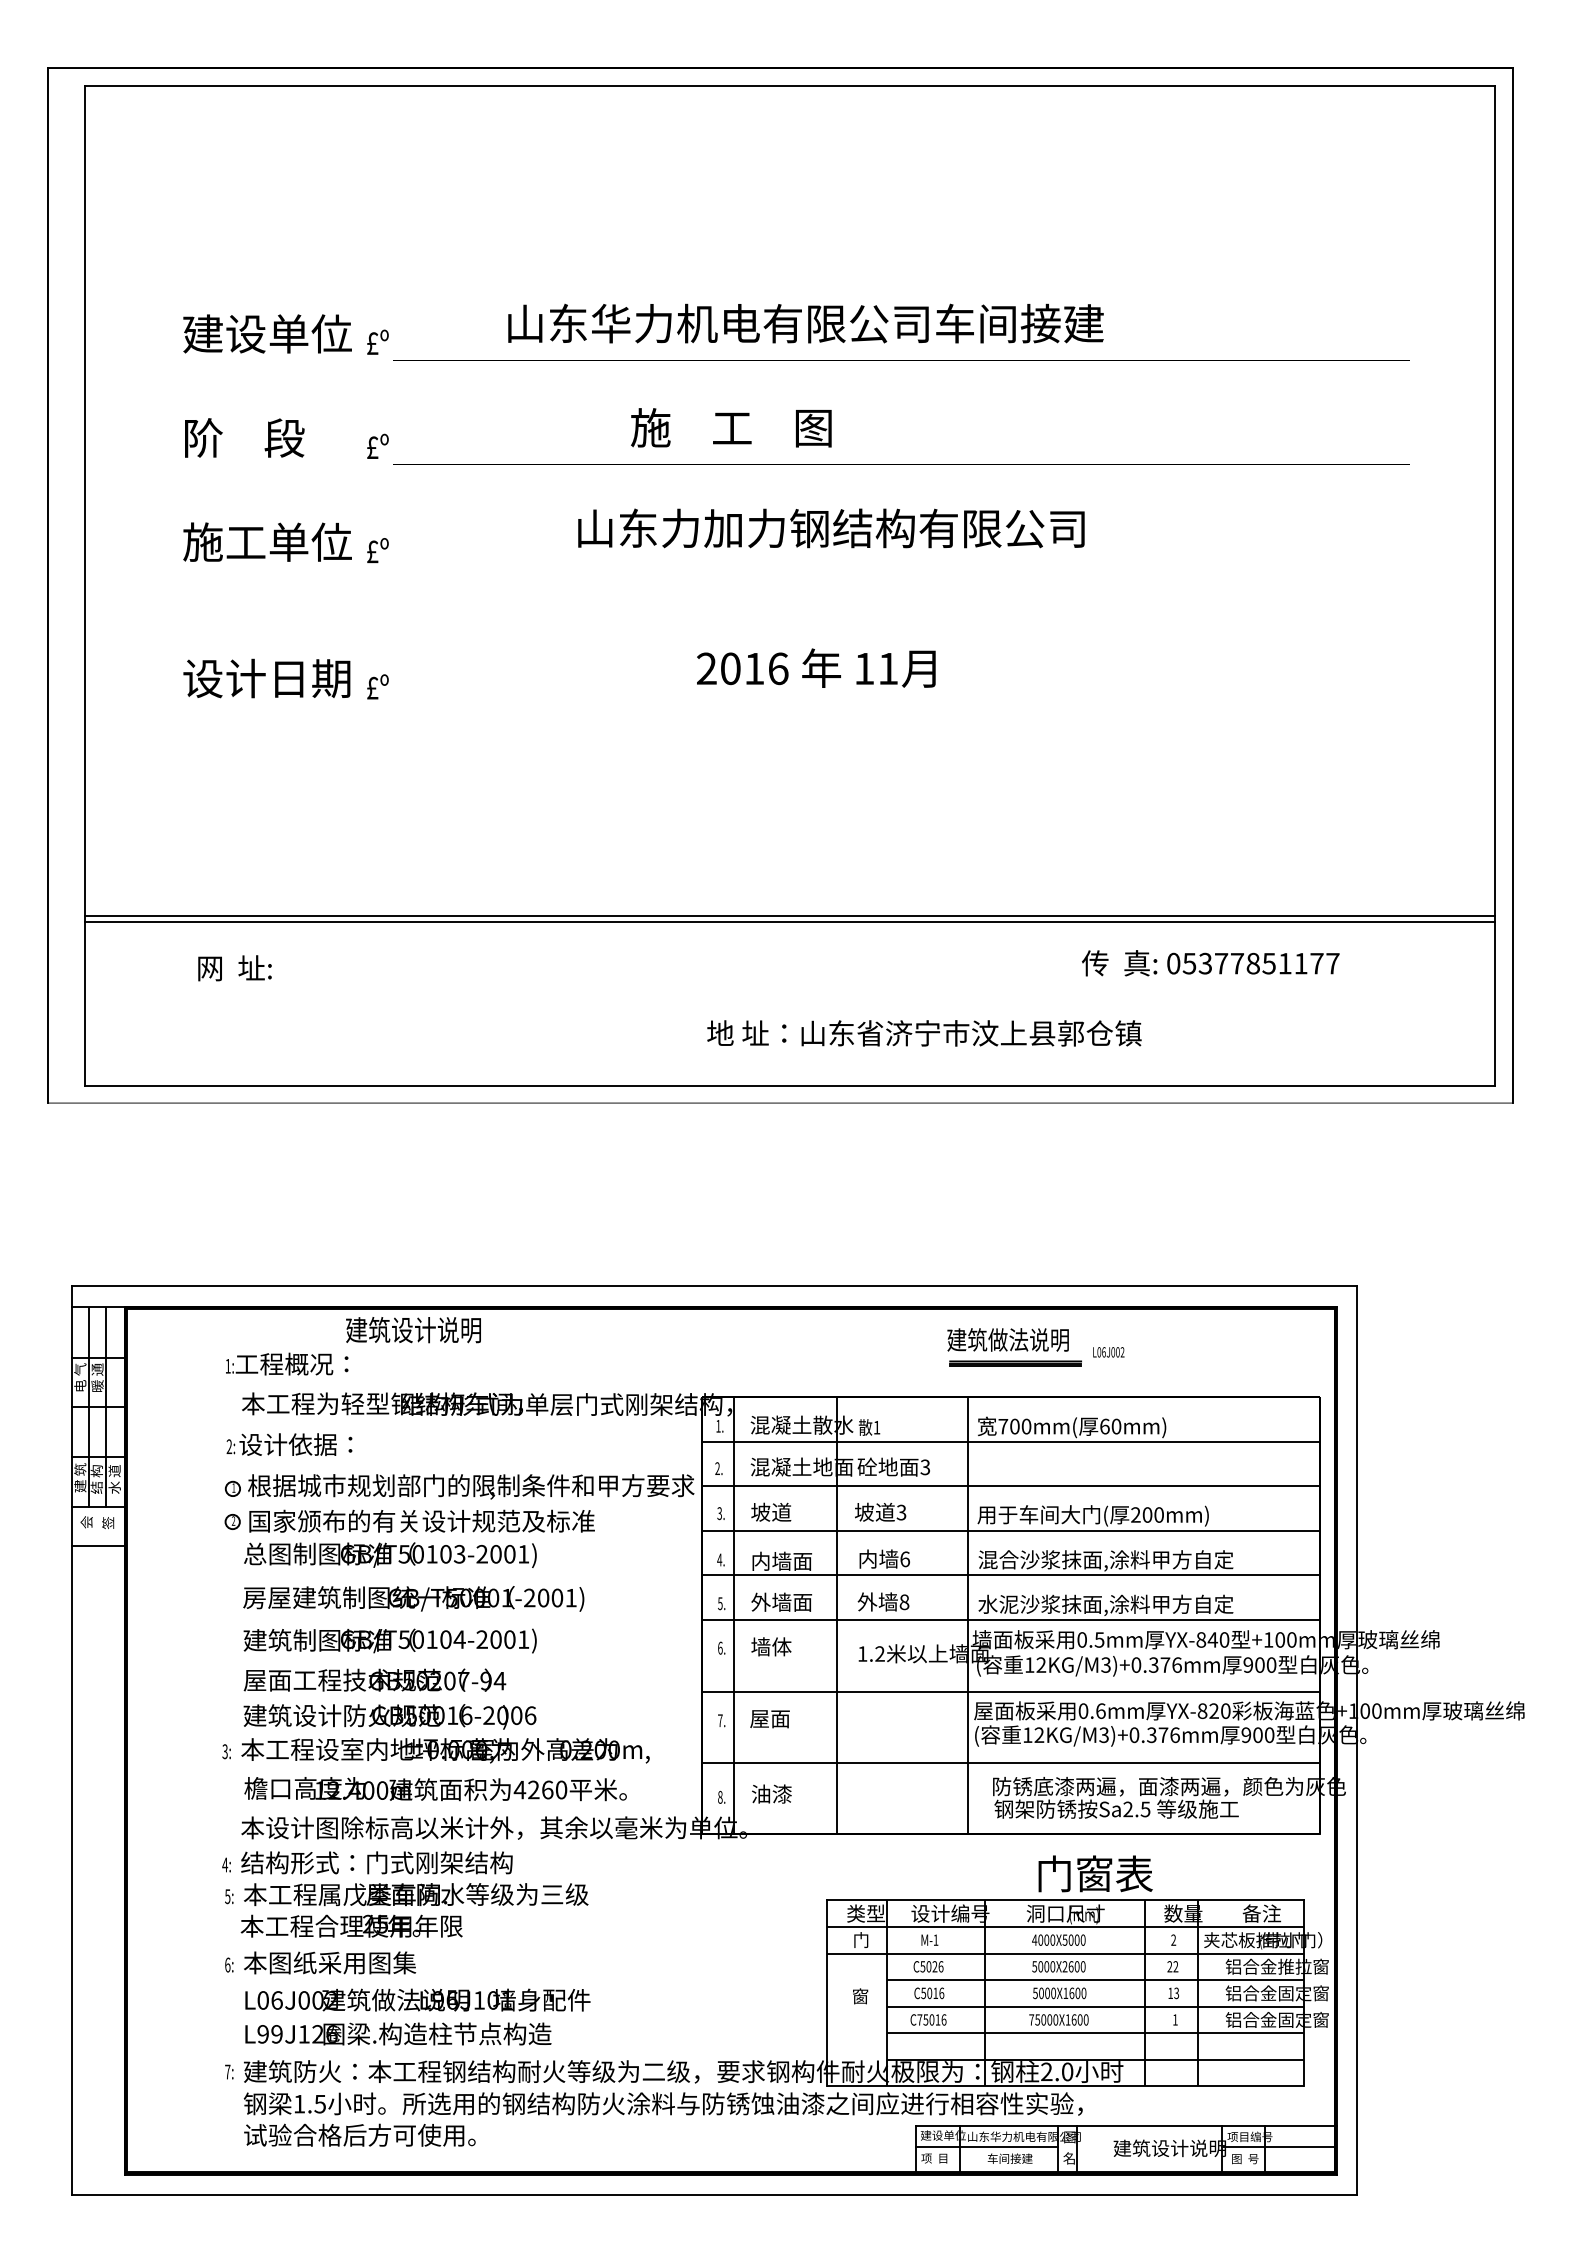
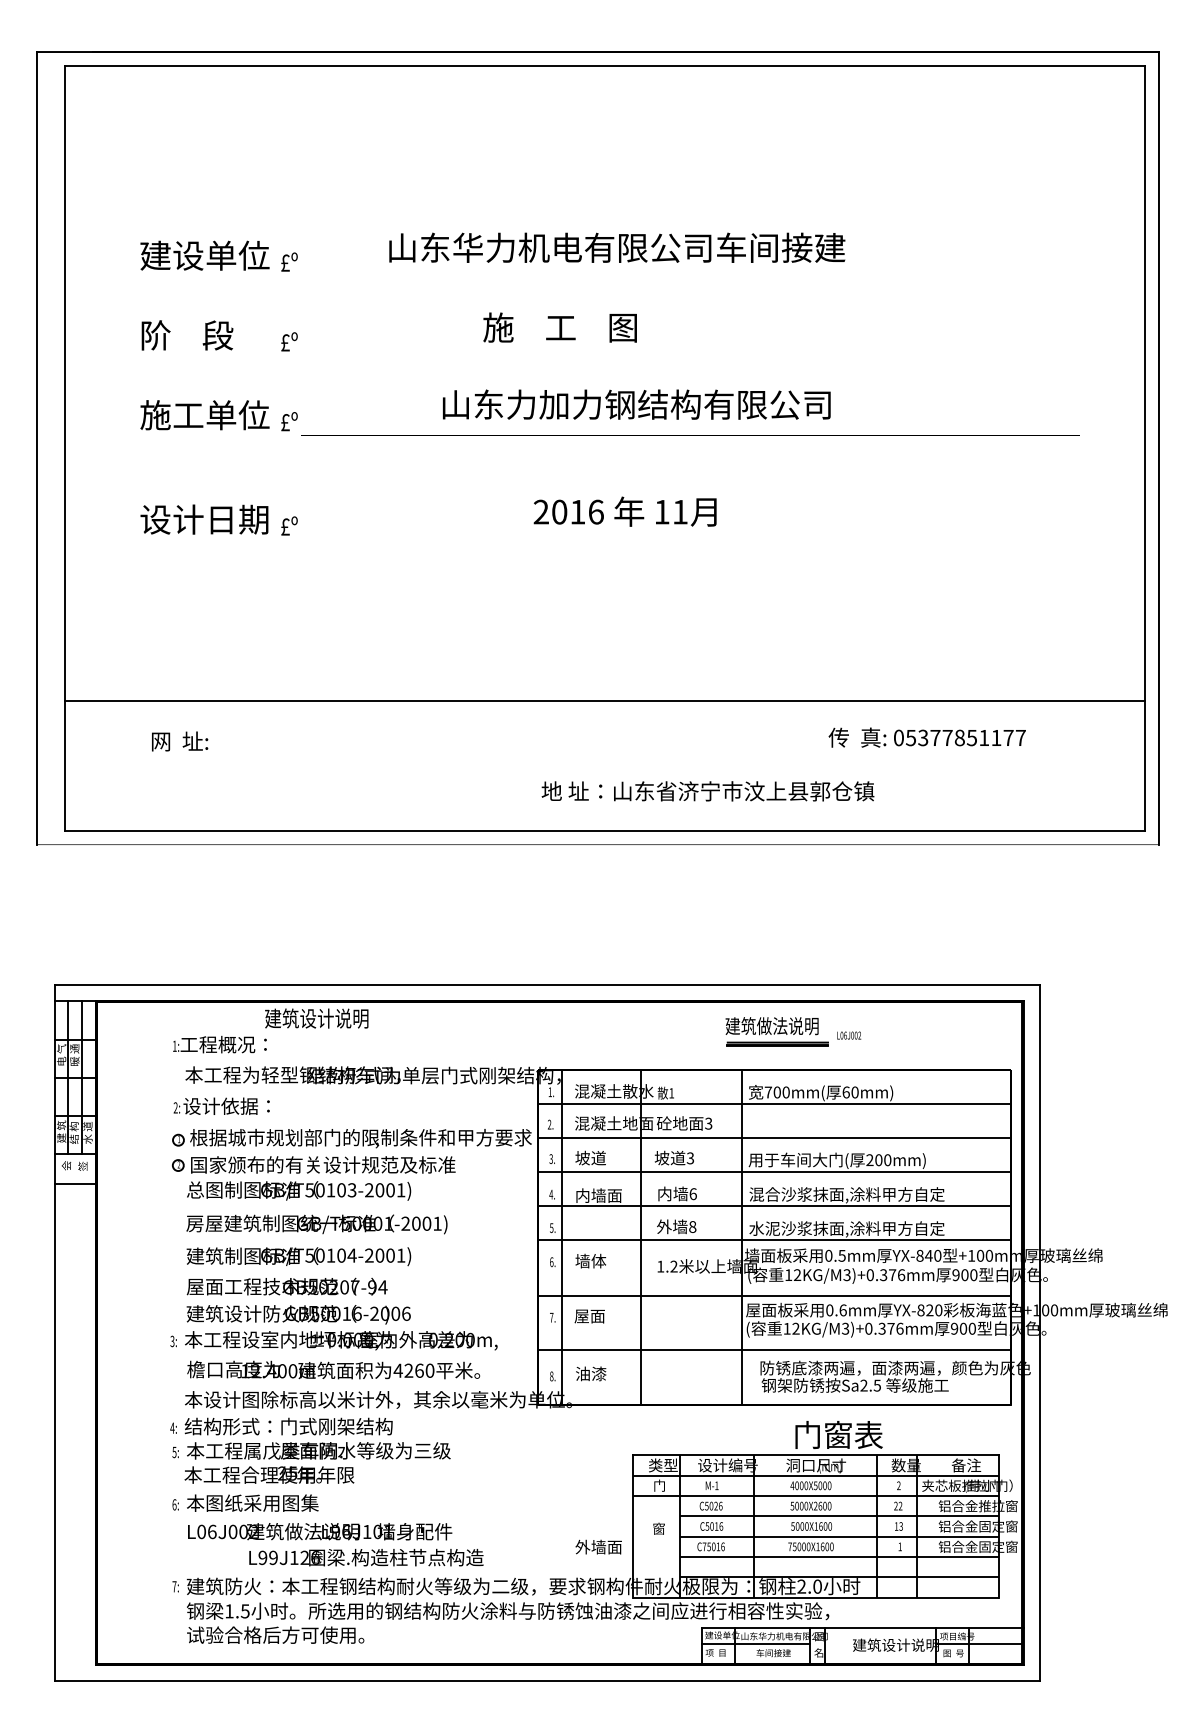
line: (789, 921) -> (604, 705), removed
text: (781, 1601) -> (598, 1546), moved
text: (398, 2033) -> (366, 1557), moved

